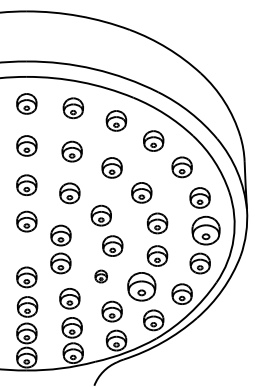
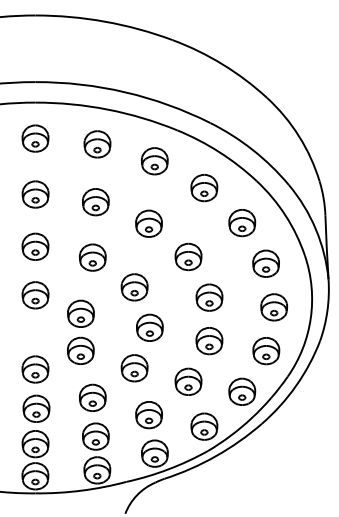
part: (206, 230) -> (274, 307), size x0.71
part: (101, 276) -> (134, 368), size x1.67
part: (141, 286) -> (188, 381), size x0.71

